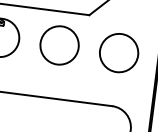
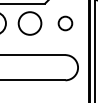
circle: (119, 53) -> (65, 23), size x0.6

